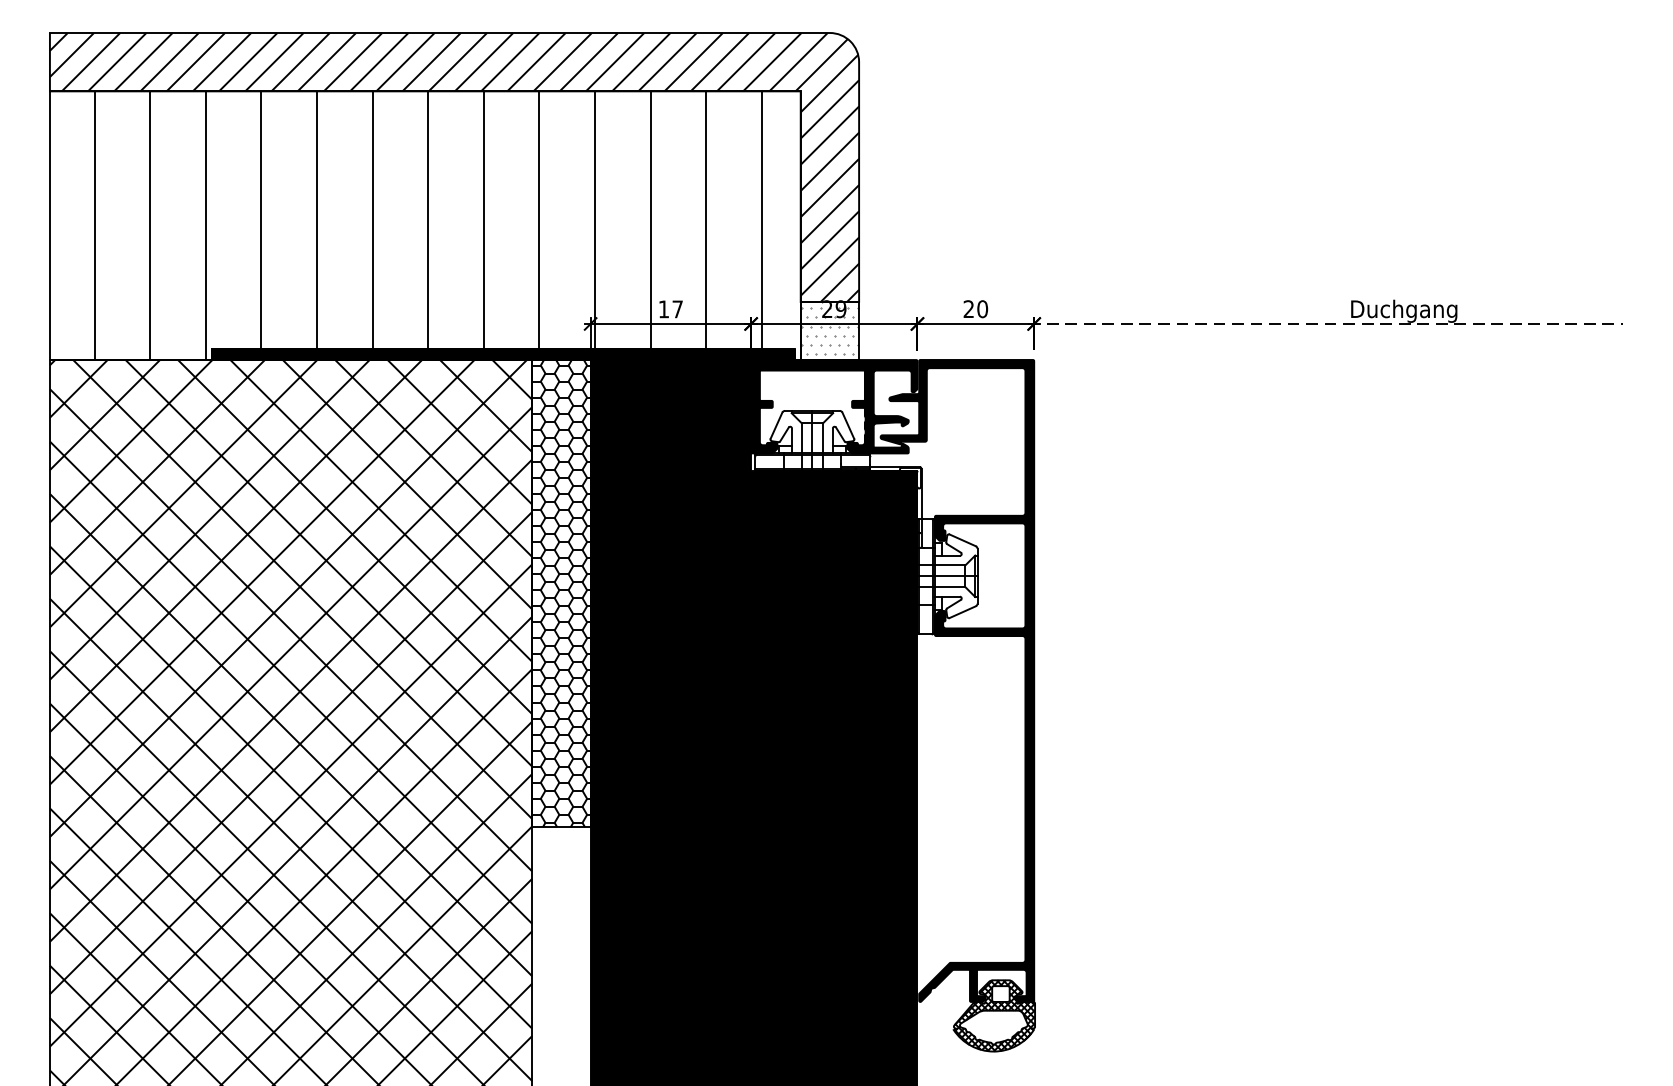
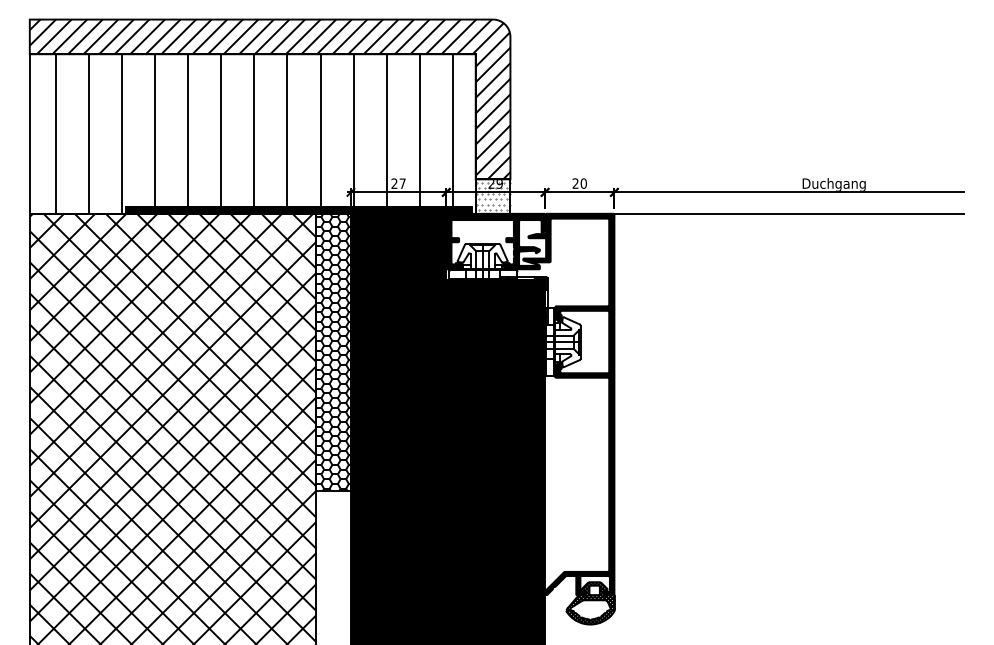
text: (663, 308) -> (394, 183), 17 -> 27
line: (1325, 324) -> (787, 192), dashed -> solid
line: (1327, 359) -> (788, 213), added

